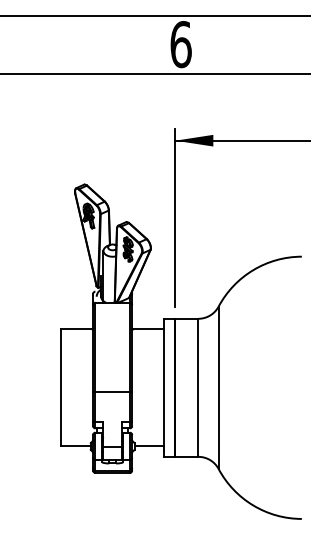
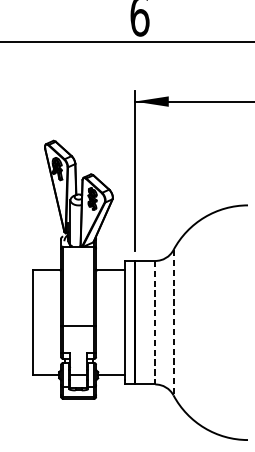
line: (198, 388) -> (155, 323), solid -> dashed
line: (218, 388) -> (173, 323), solid -> dashed

